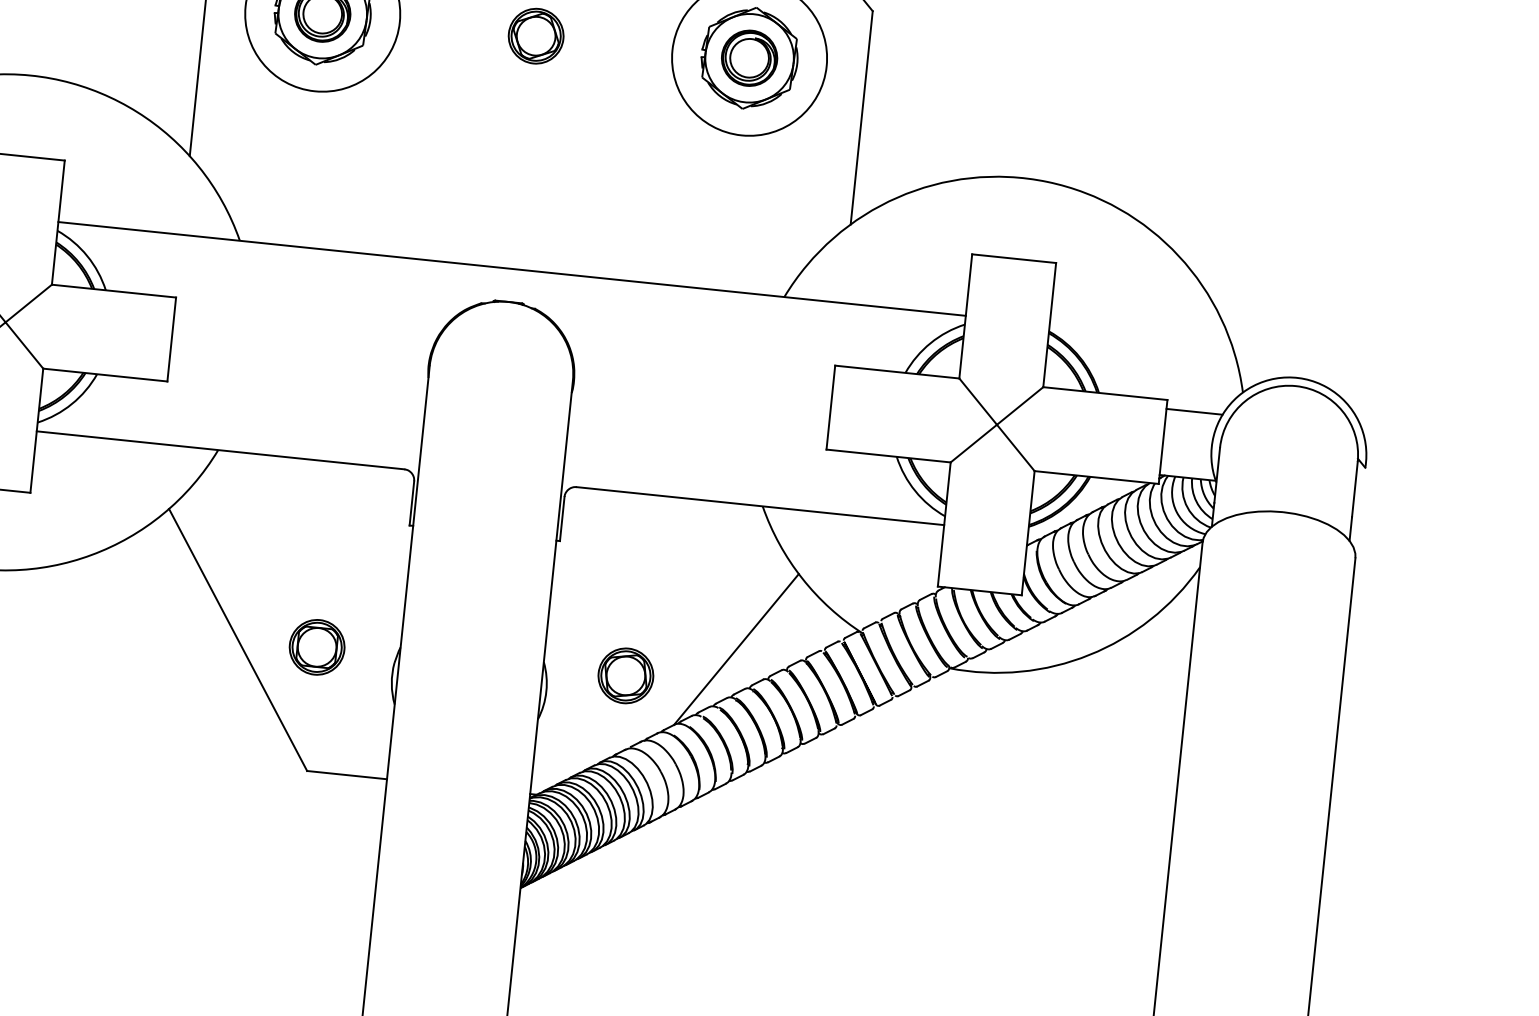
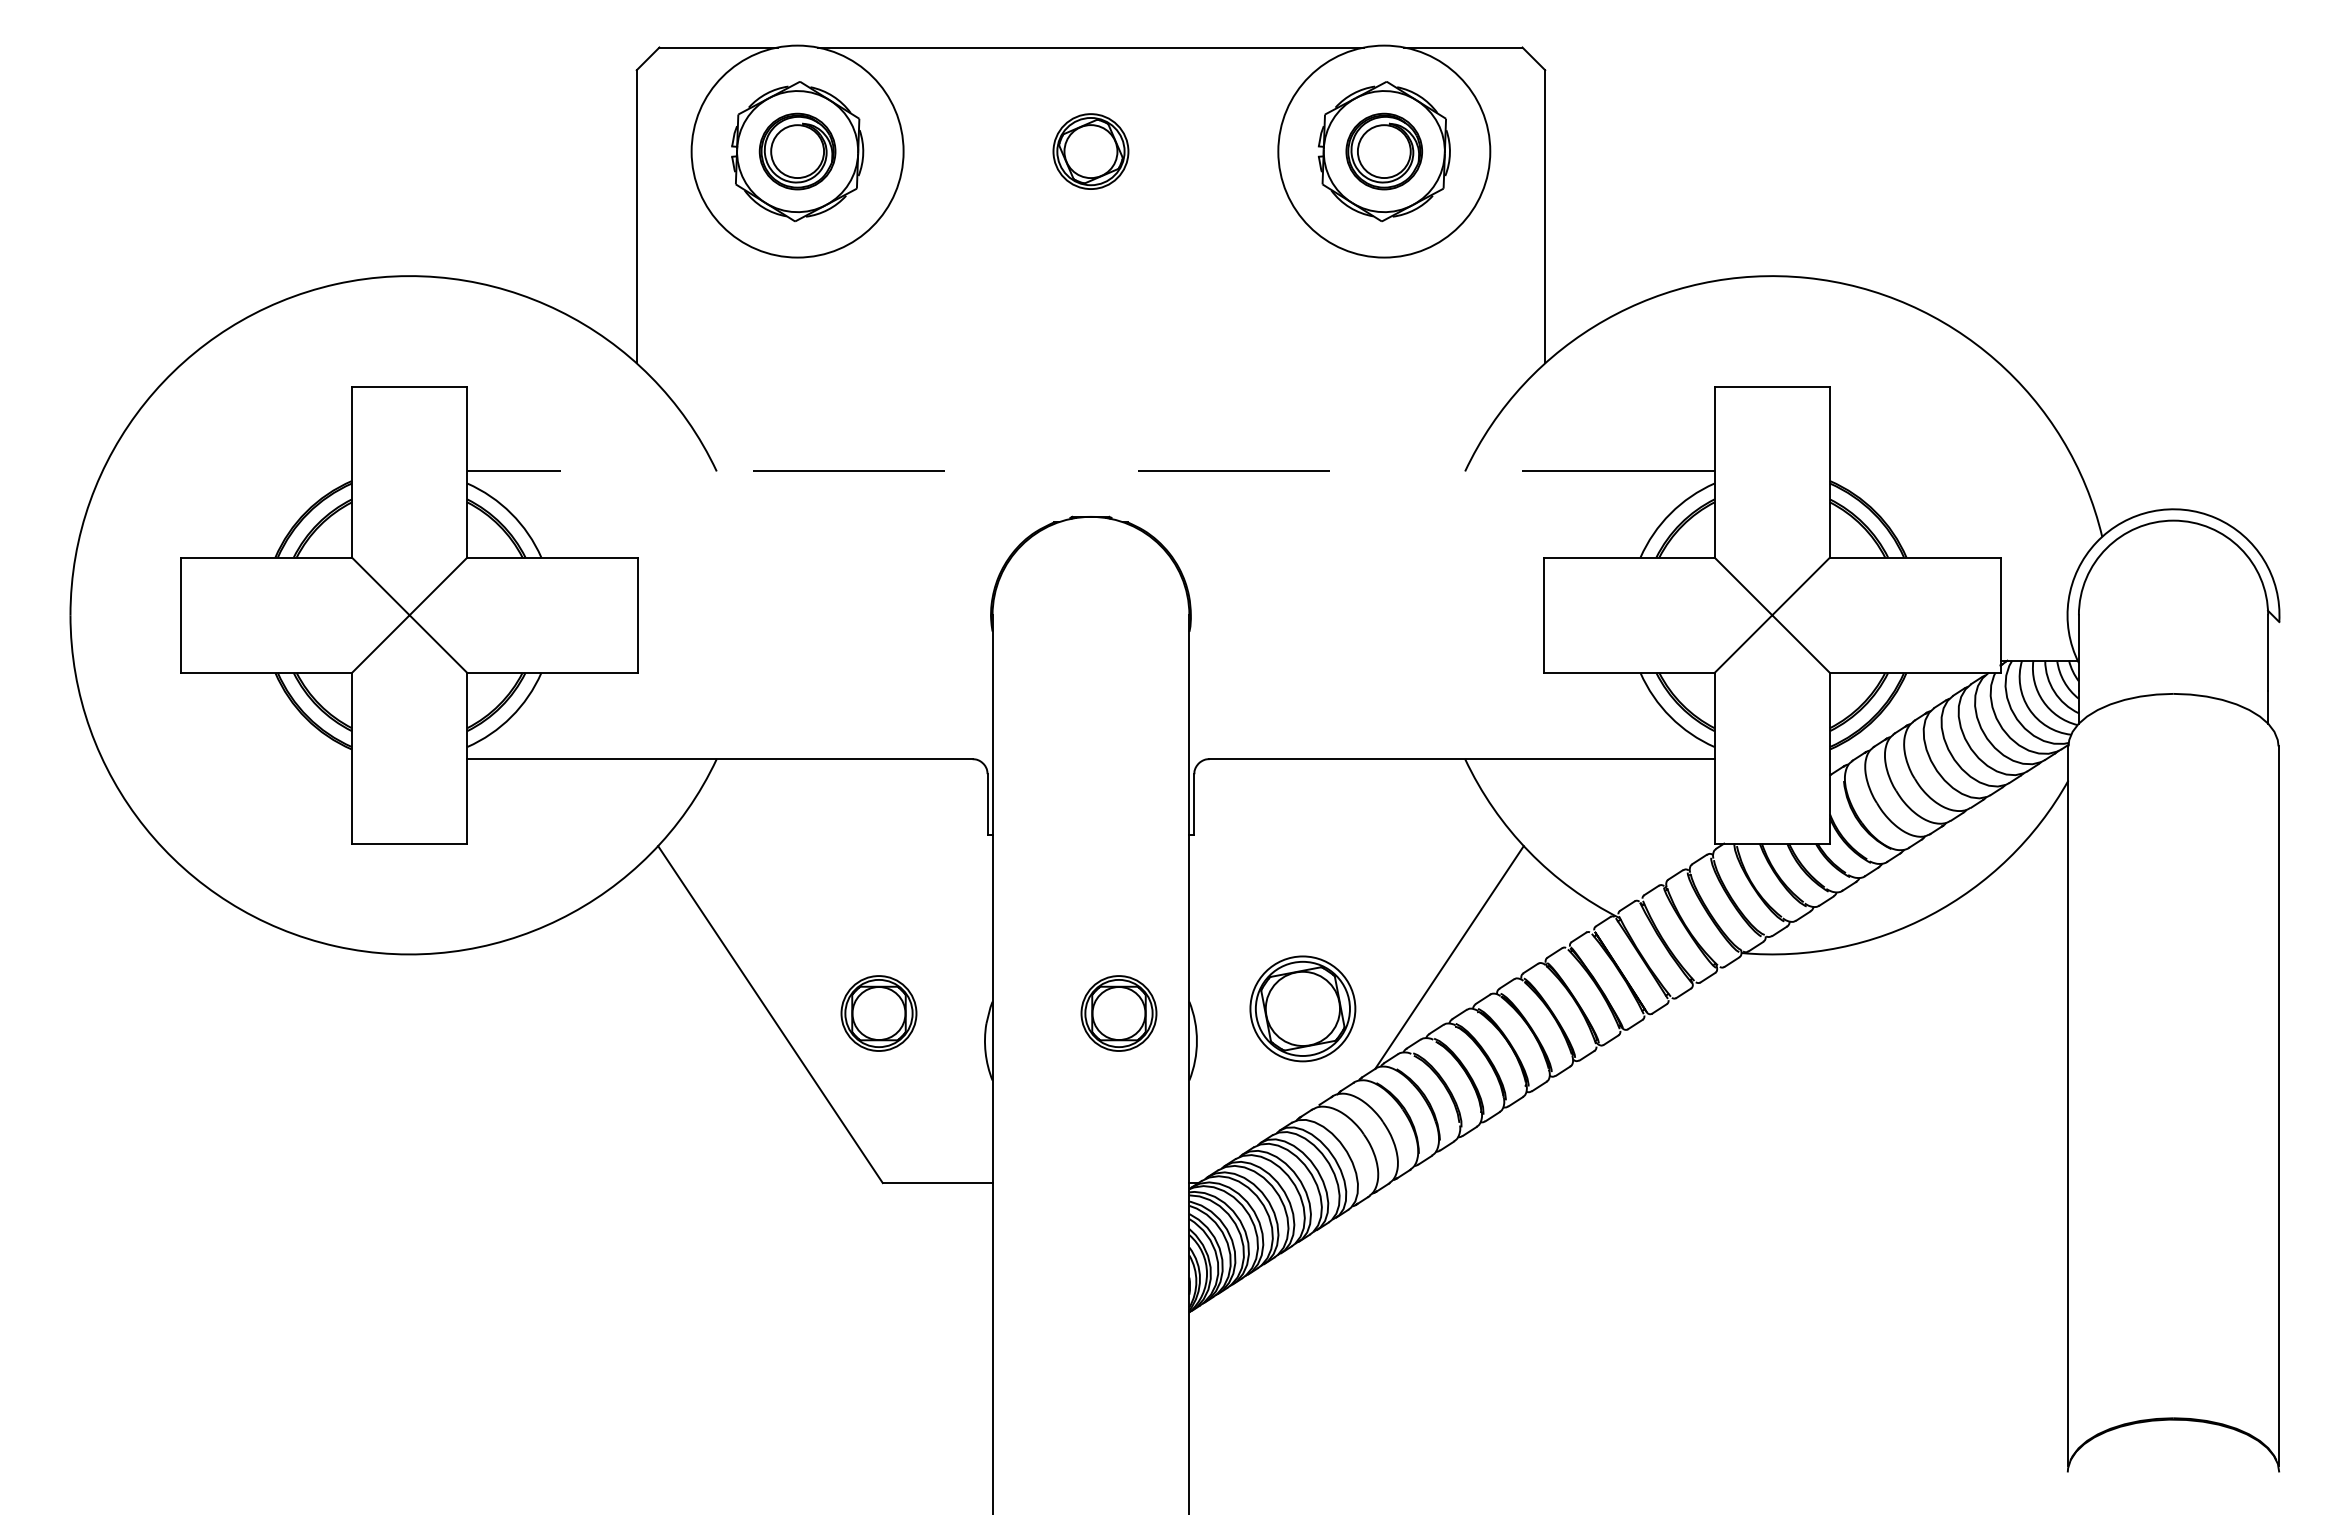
line: (511, 268) -> (1090, 471), solid -> dashed
line: (1194, 411) -> (2038, 569), removed
part: (491, 665) -> (1118, 1013), added
part: (625, 675) -> (1302, 1008), size x1.4

